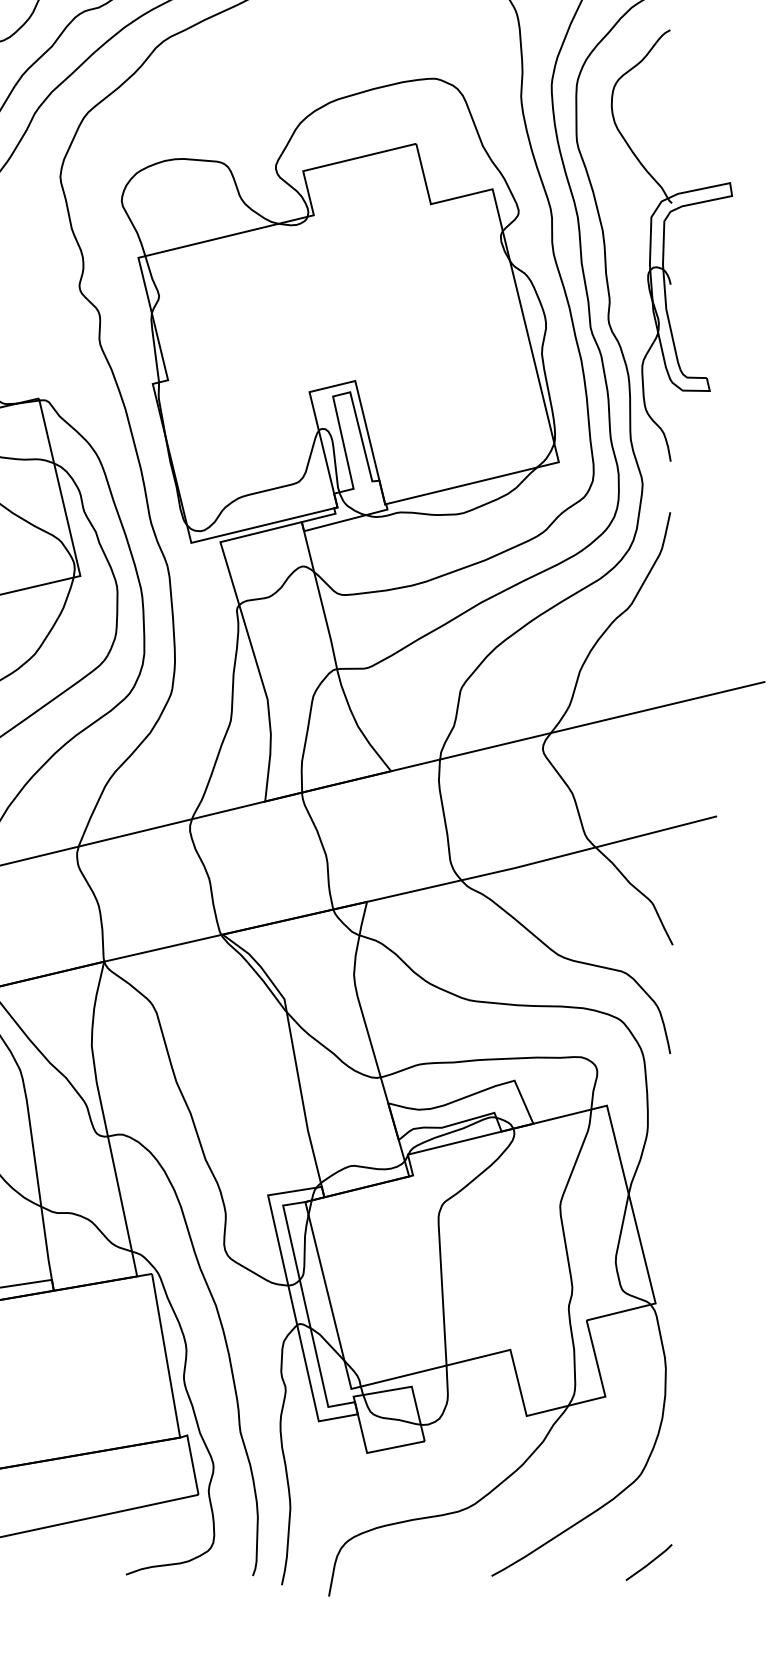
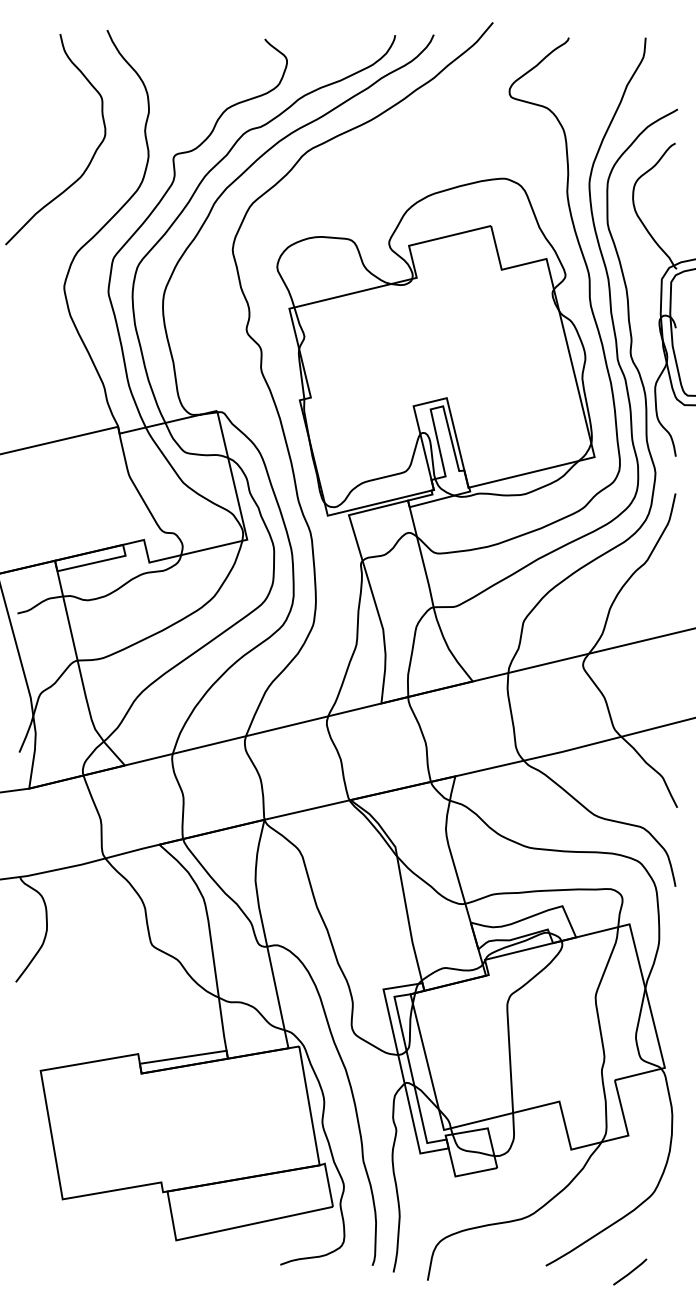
line: (649, 1561) -> (630, 1271), moved

